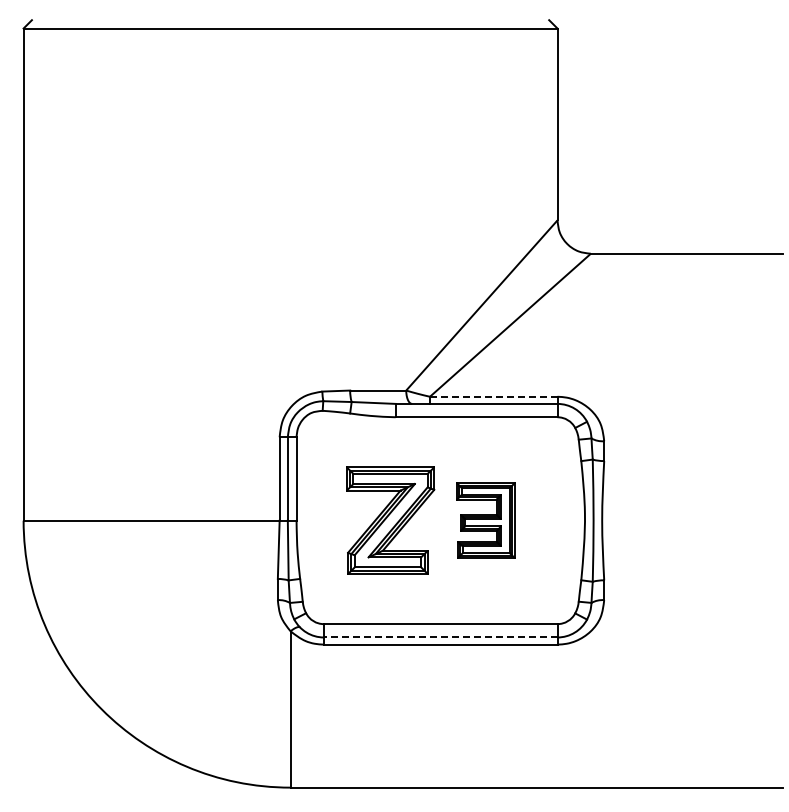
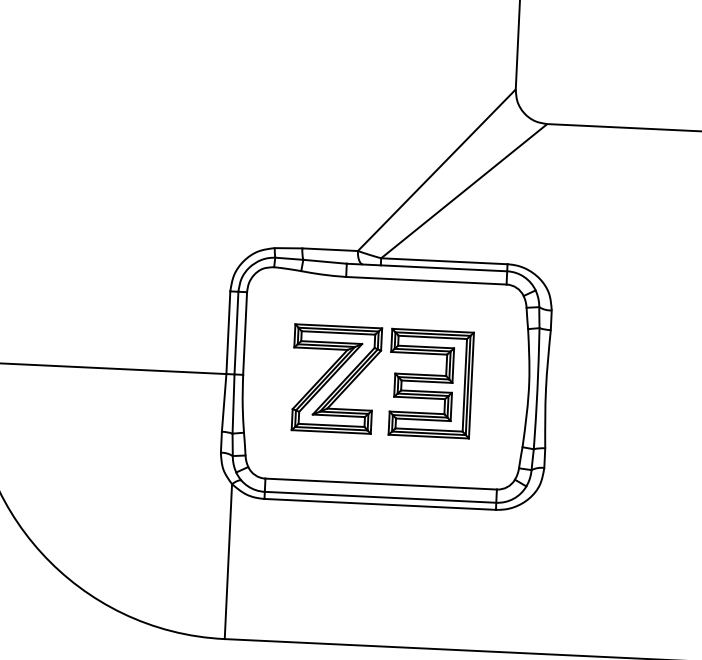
line: (493, 396) -> (444, 260), dashed -> solid
part: (485, 520) -> (430, 383), size x1.43
line: (440, 637) -> (380, 497), dashed -> solid

